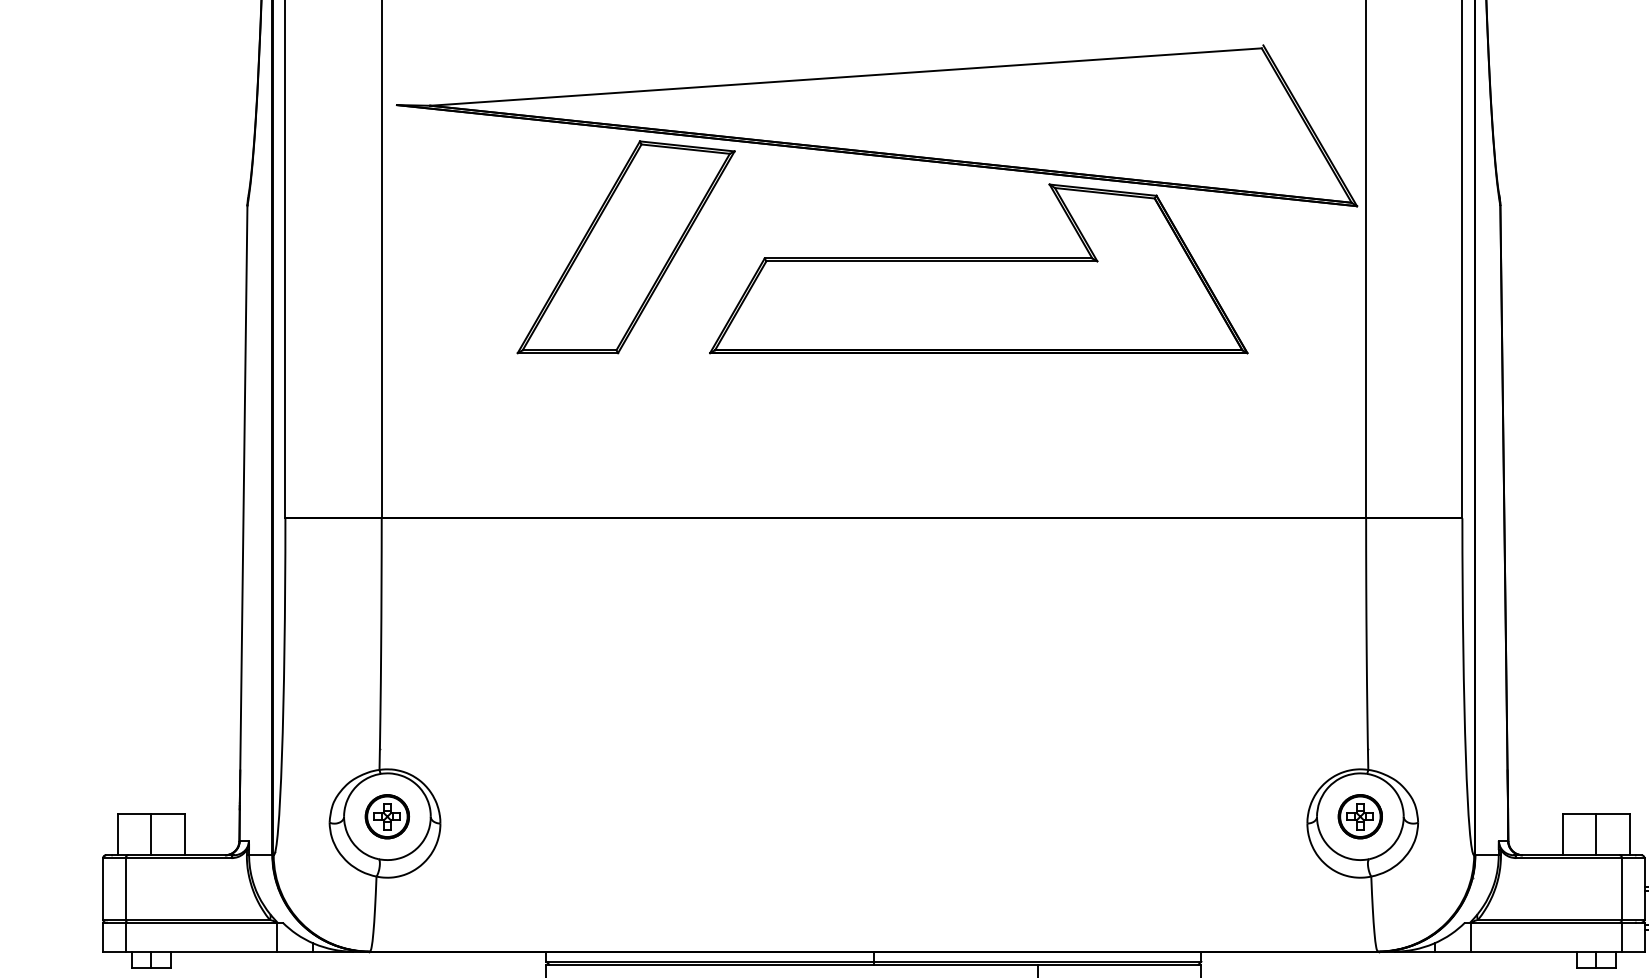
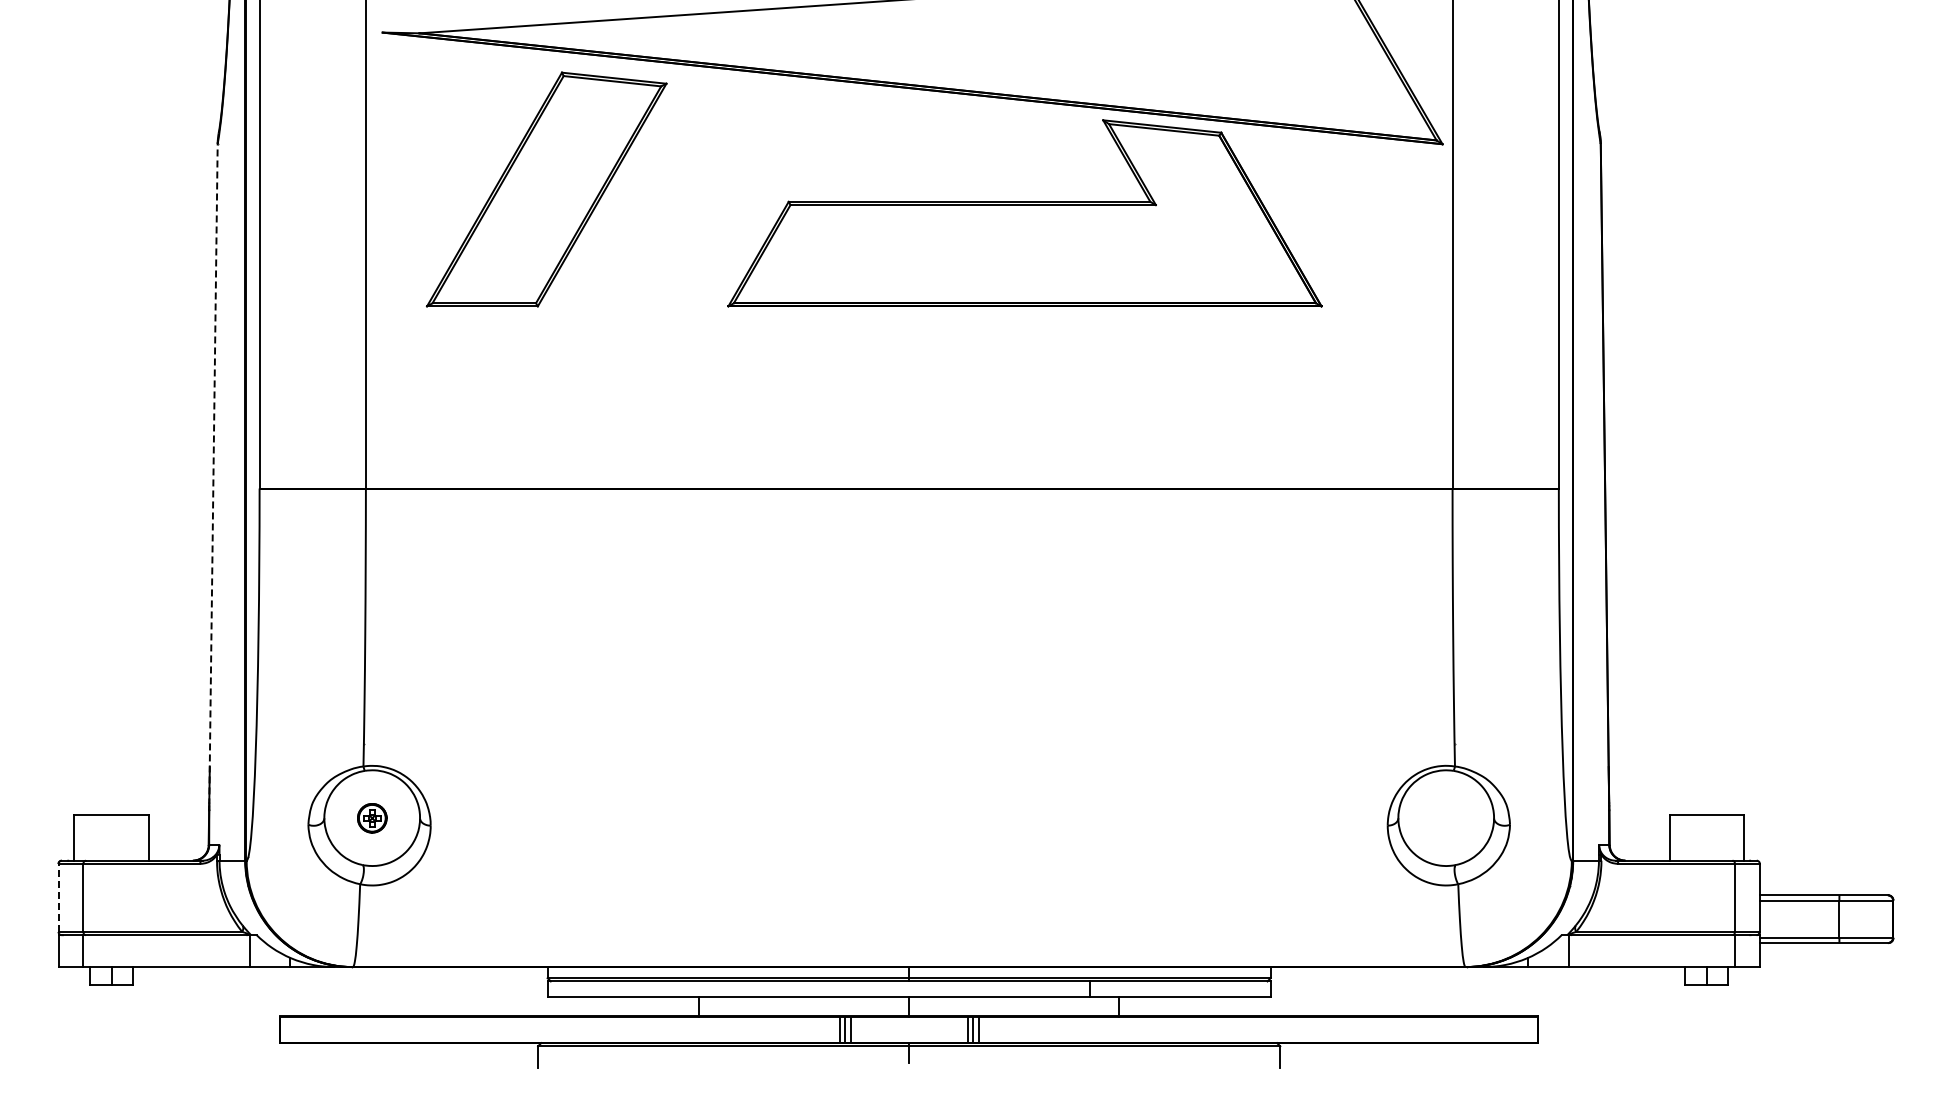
part: (625, 247) -> (546, 189), moved
line: (243, 505) -> (213, 474), solid -> dashed
part: (1360, 816) -> (1446, 817), removed
part: (387, 817) -> (372, 818), size x0.6
line: (151, 834) -> (111, 837), removed
line: (1596, 834) -> (1706, 837), removed
line: (103, 888) -> (58, 897), solid -> dashed

